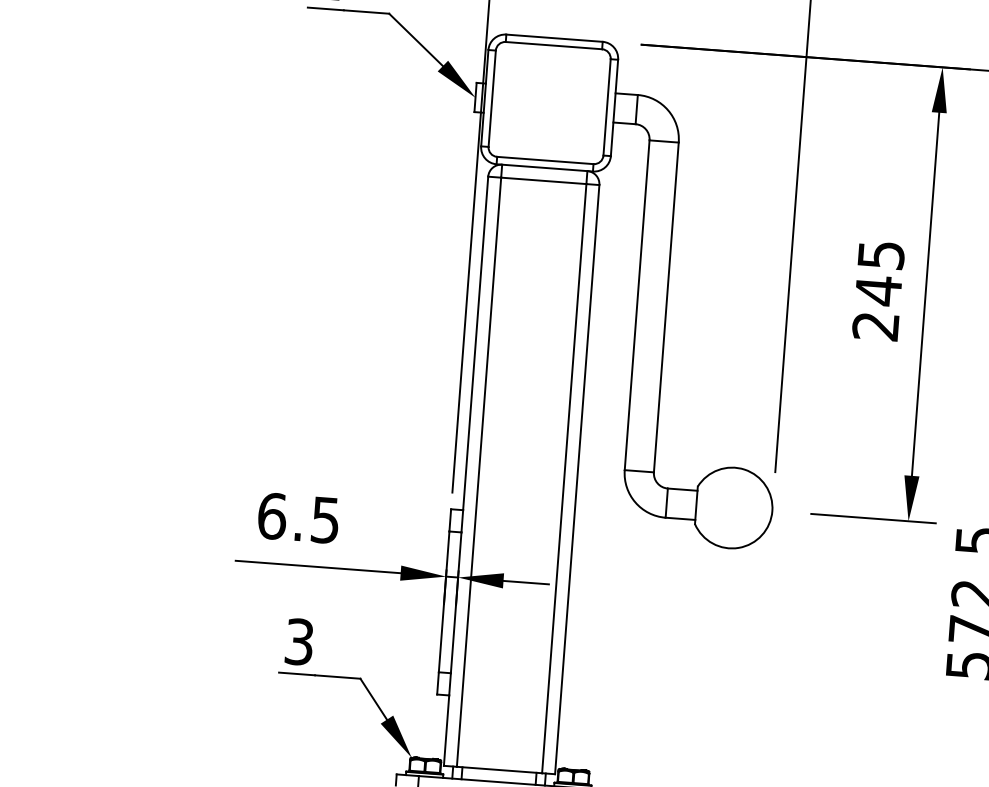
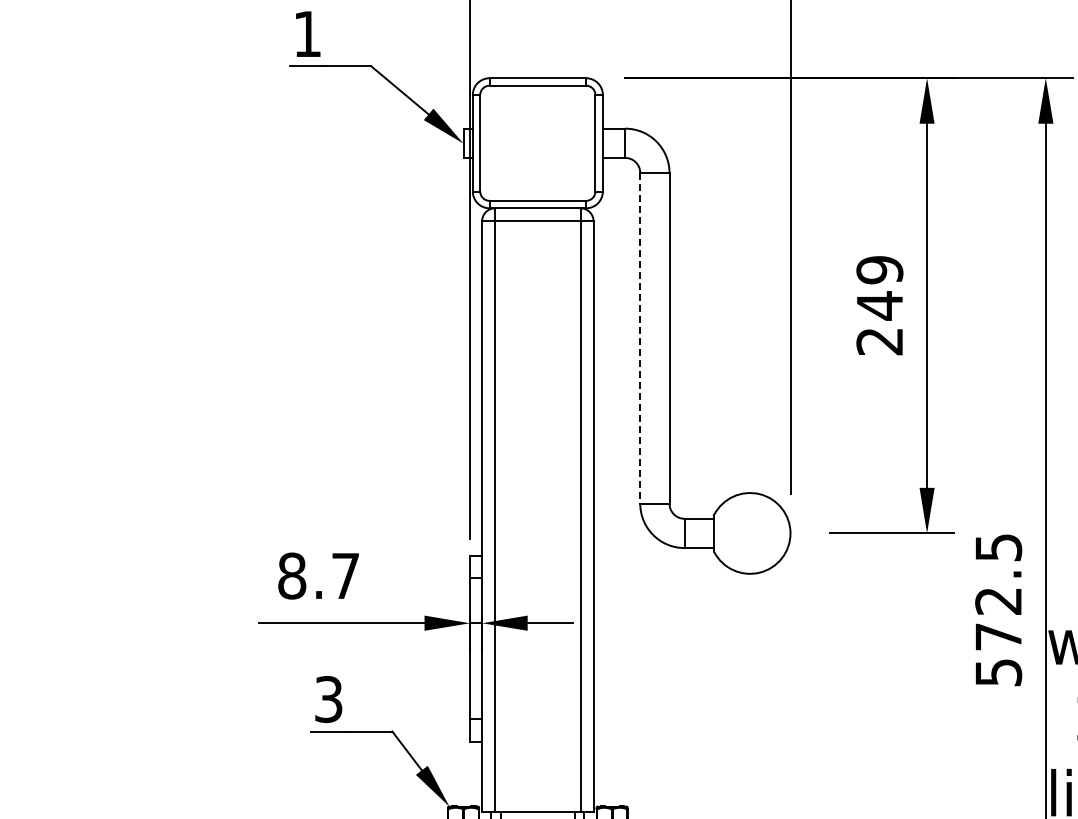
text: (880, 255) -> (879, 270), 245 -> 249
line: (637, 305) -> (640, 338), solid -> dashed
text: (298, 517) -> (318, 575), 6.5 -> 8.7

